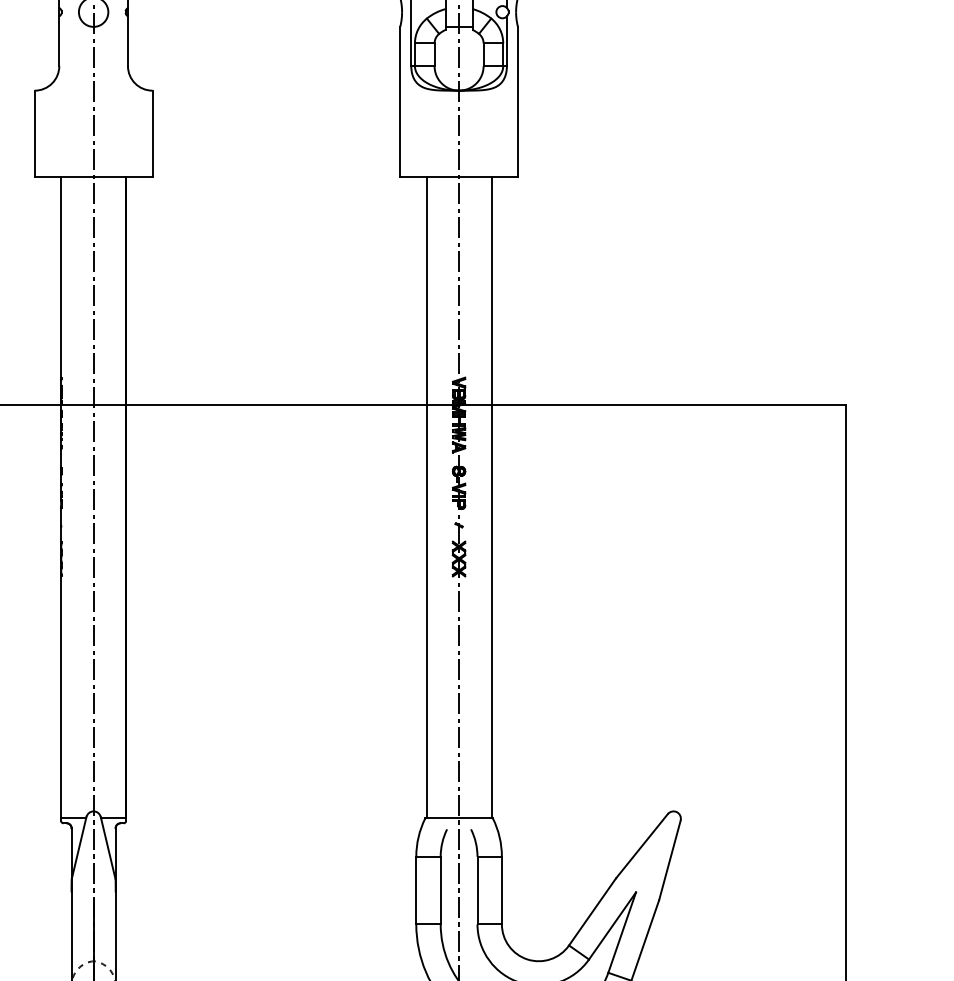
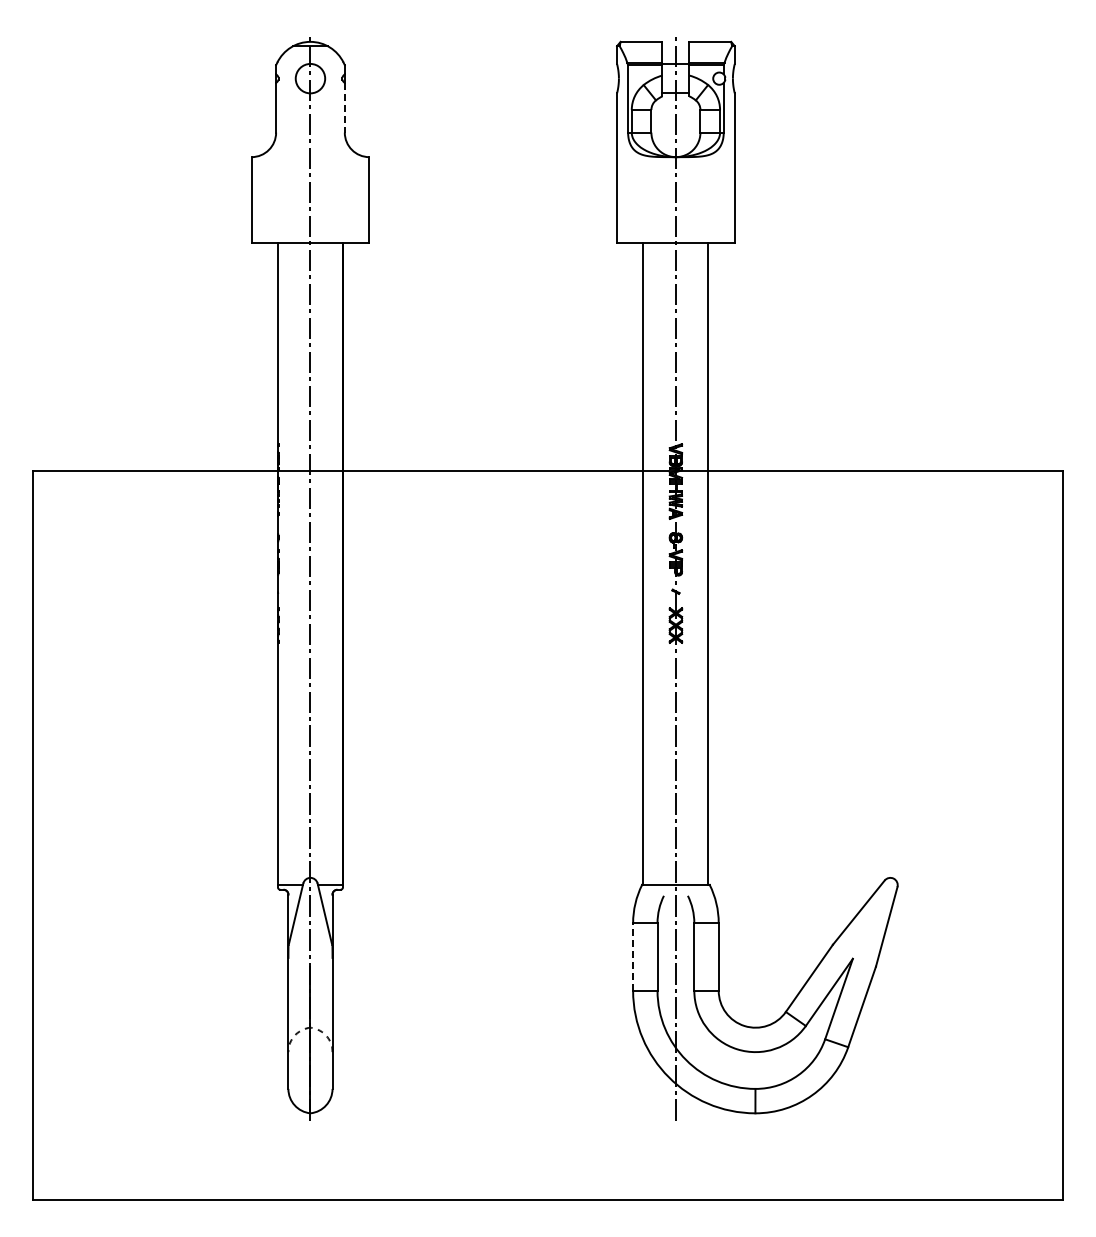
line: (127, 41) -> (344, 107), solid -> dashed
line: (416, 890) -> (633, 956), solid -> dashed

